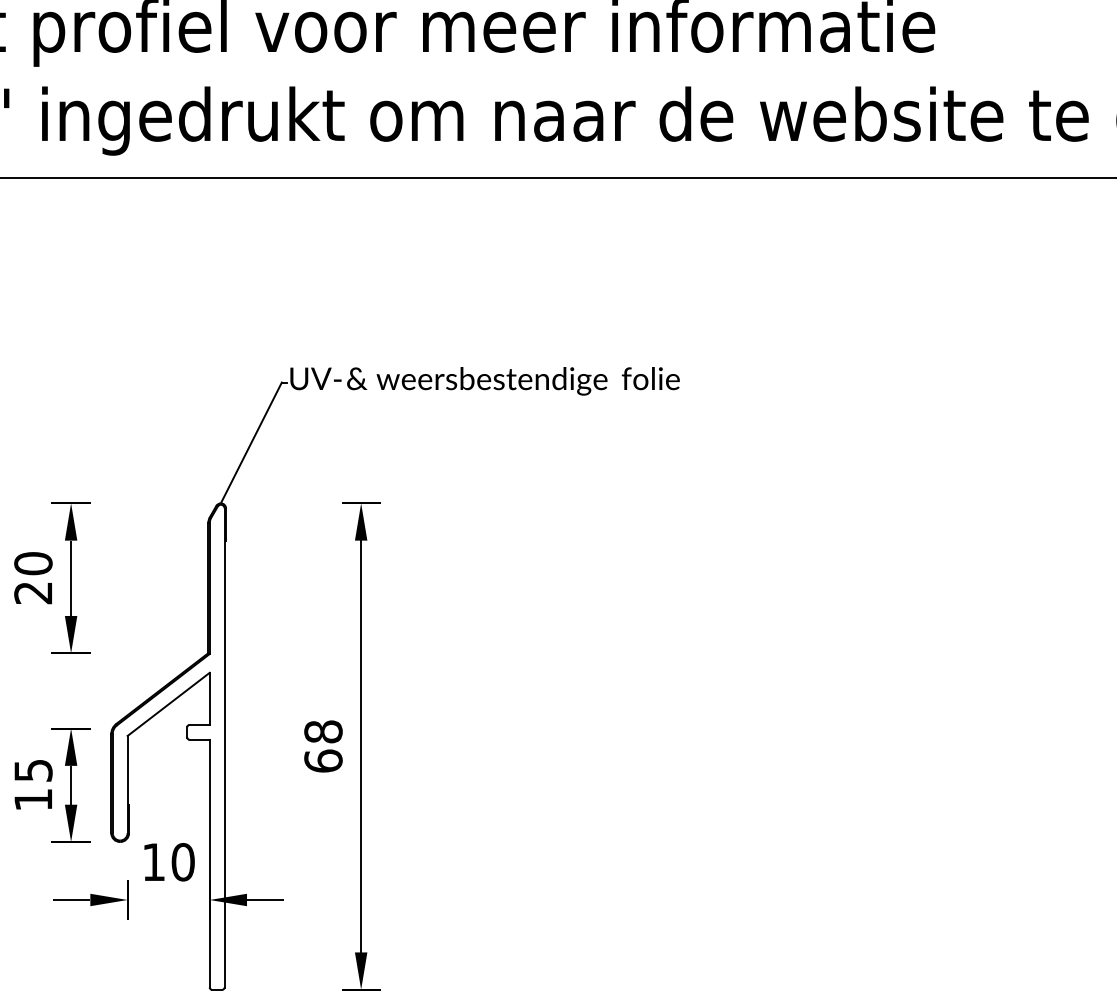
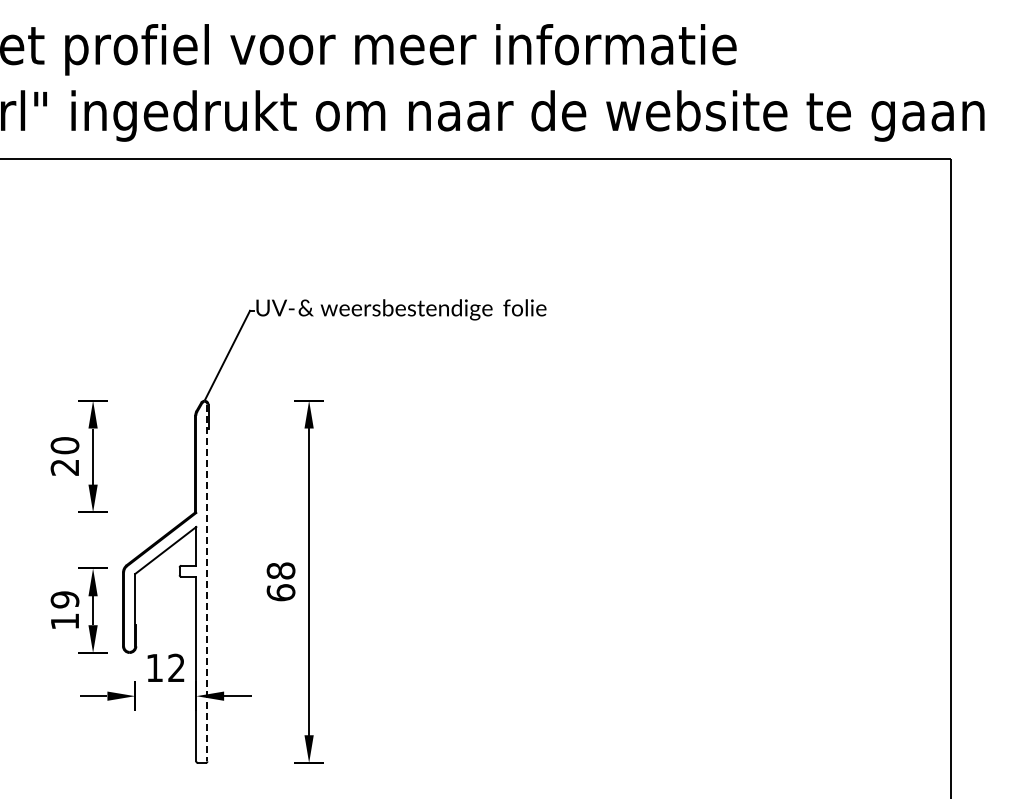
line: (224, 748) -> (207, 583), solid -> dashed
text: (32, 770) -> (64, 599), 15 -> 19
text: (183, 861) -> (176, 667), 10 -> 12

